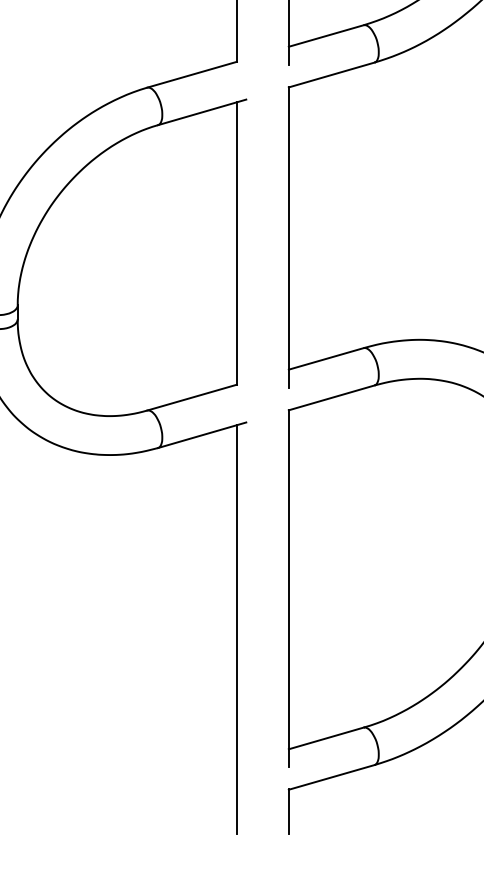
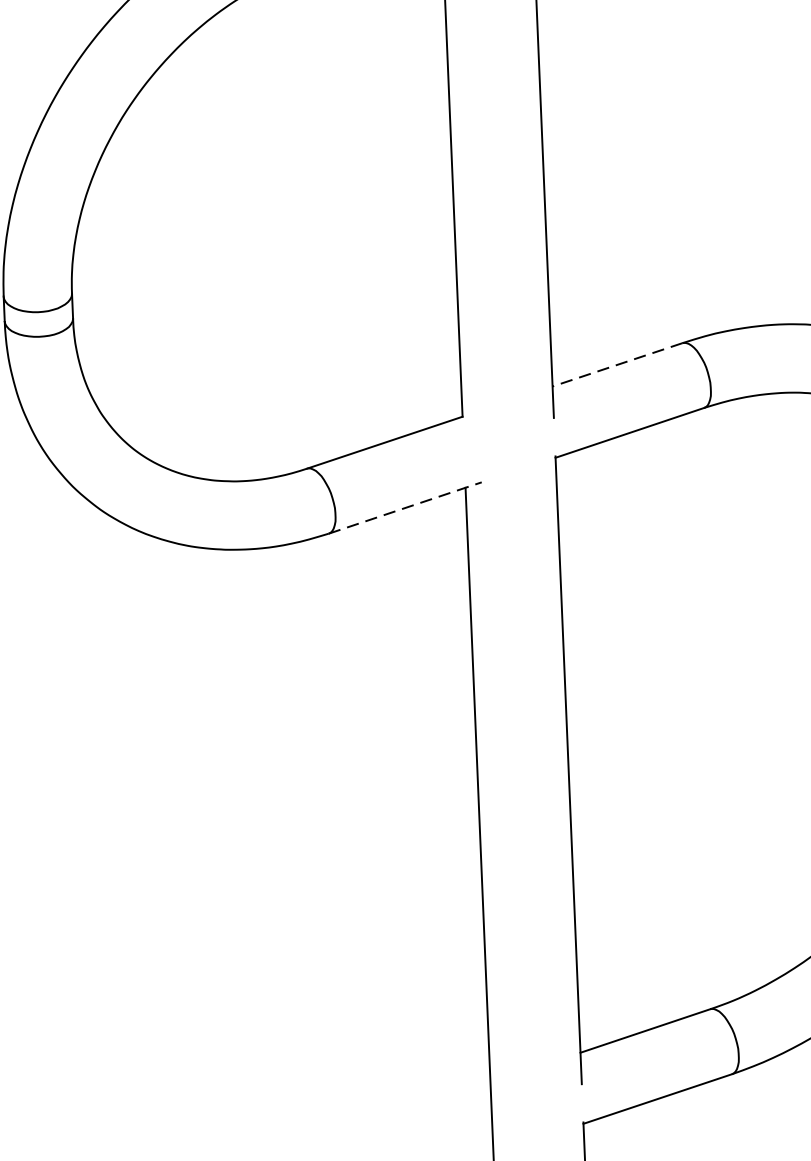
line: (326, 358) -> (617, 364), solid -> dashed
line: (202, 435) -> (405, 508), solid -> dashed

